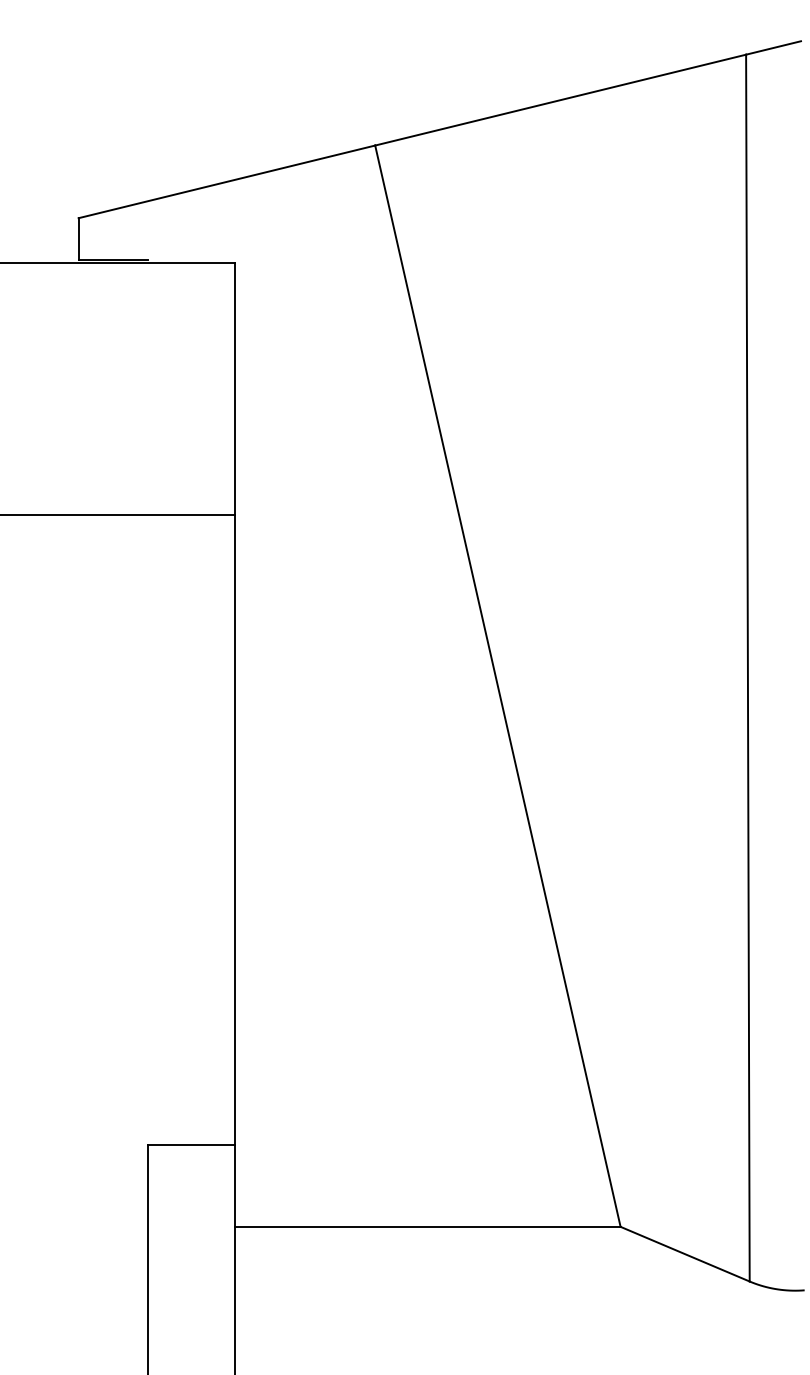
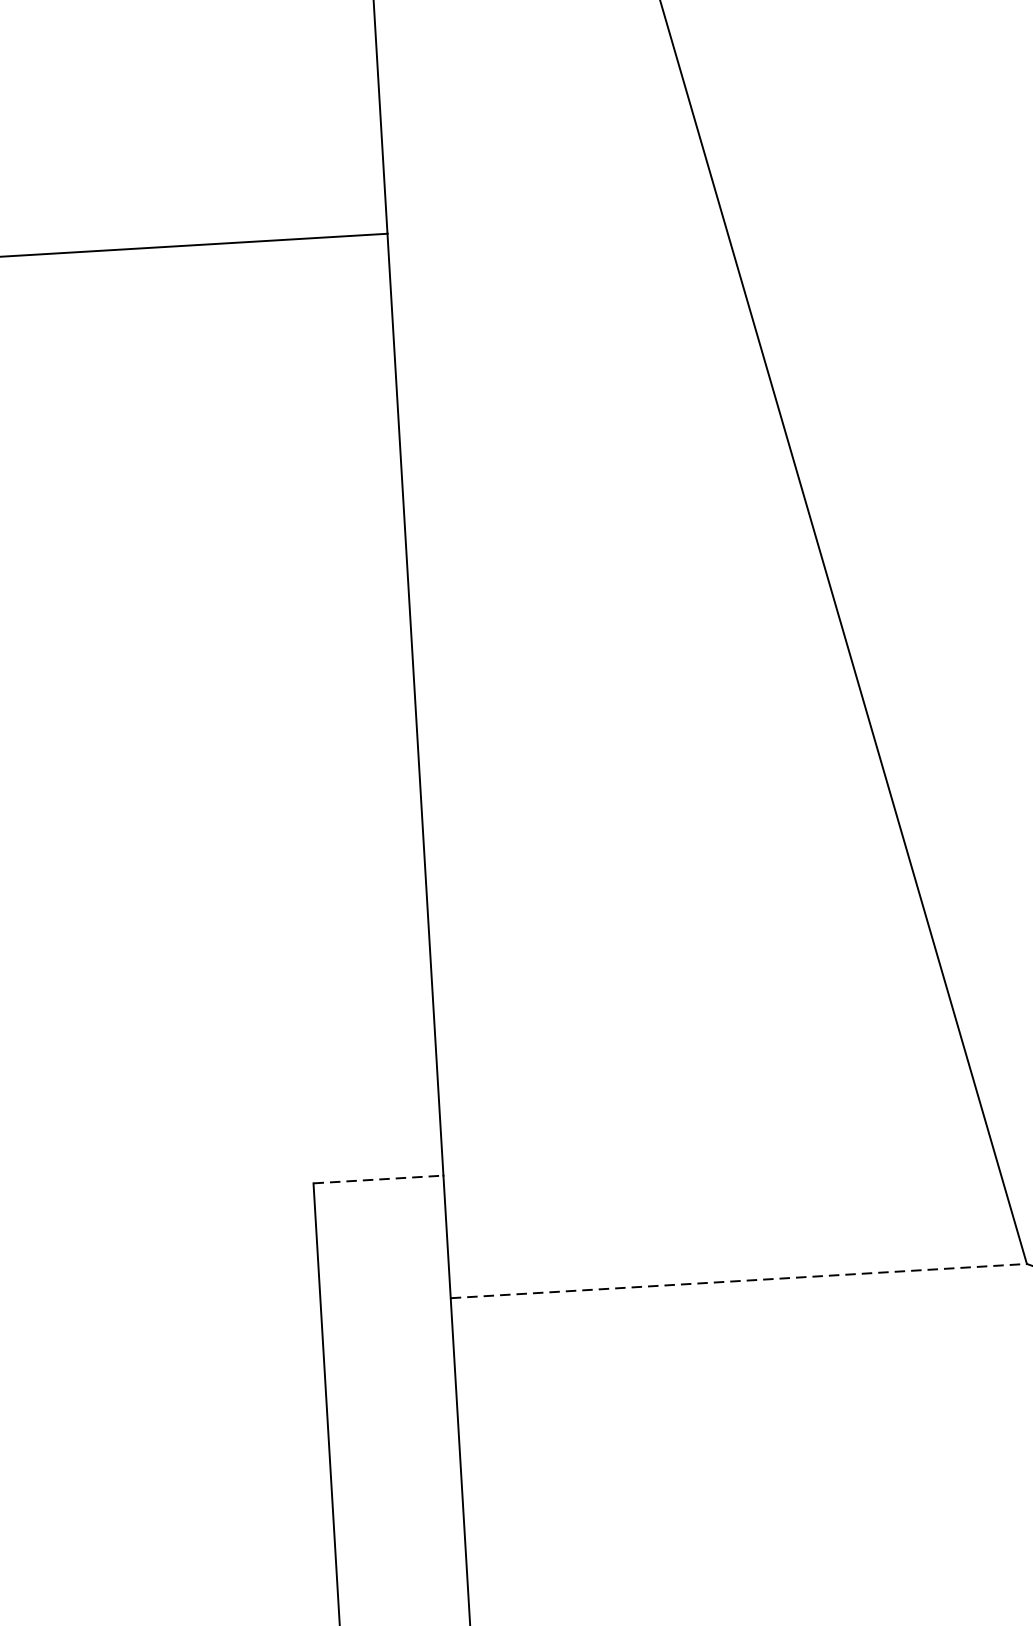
line: (192, 1144) -> (379, 1178), solid -> dashed
line: (427, 1226) -> (738, 1280), solid -> dashed

